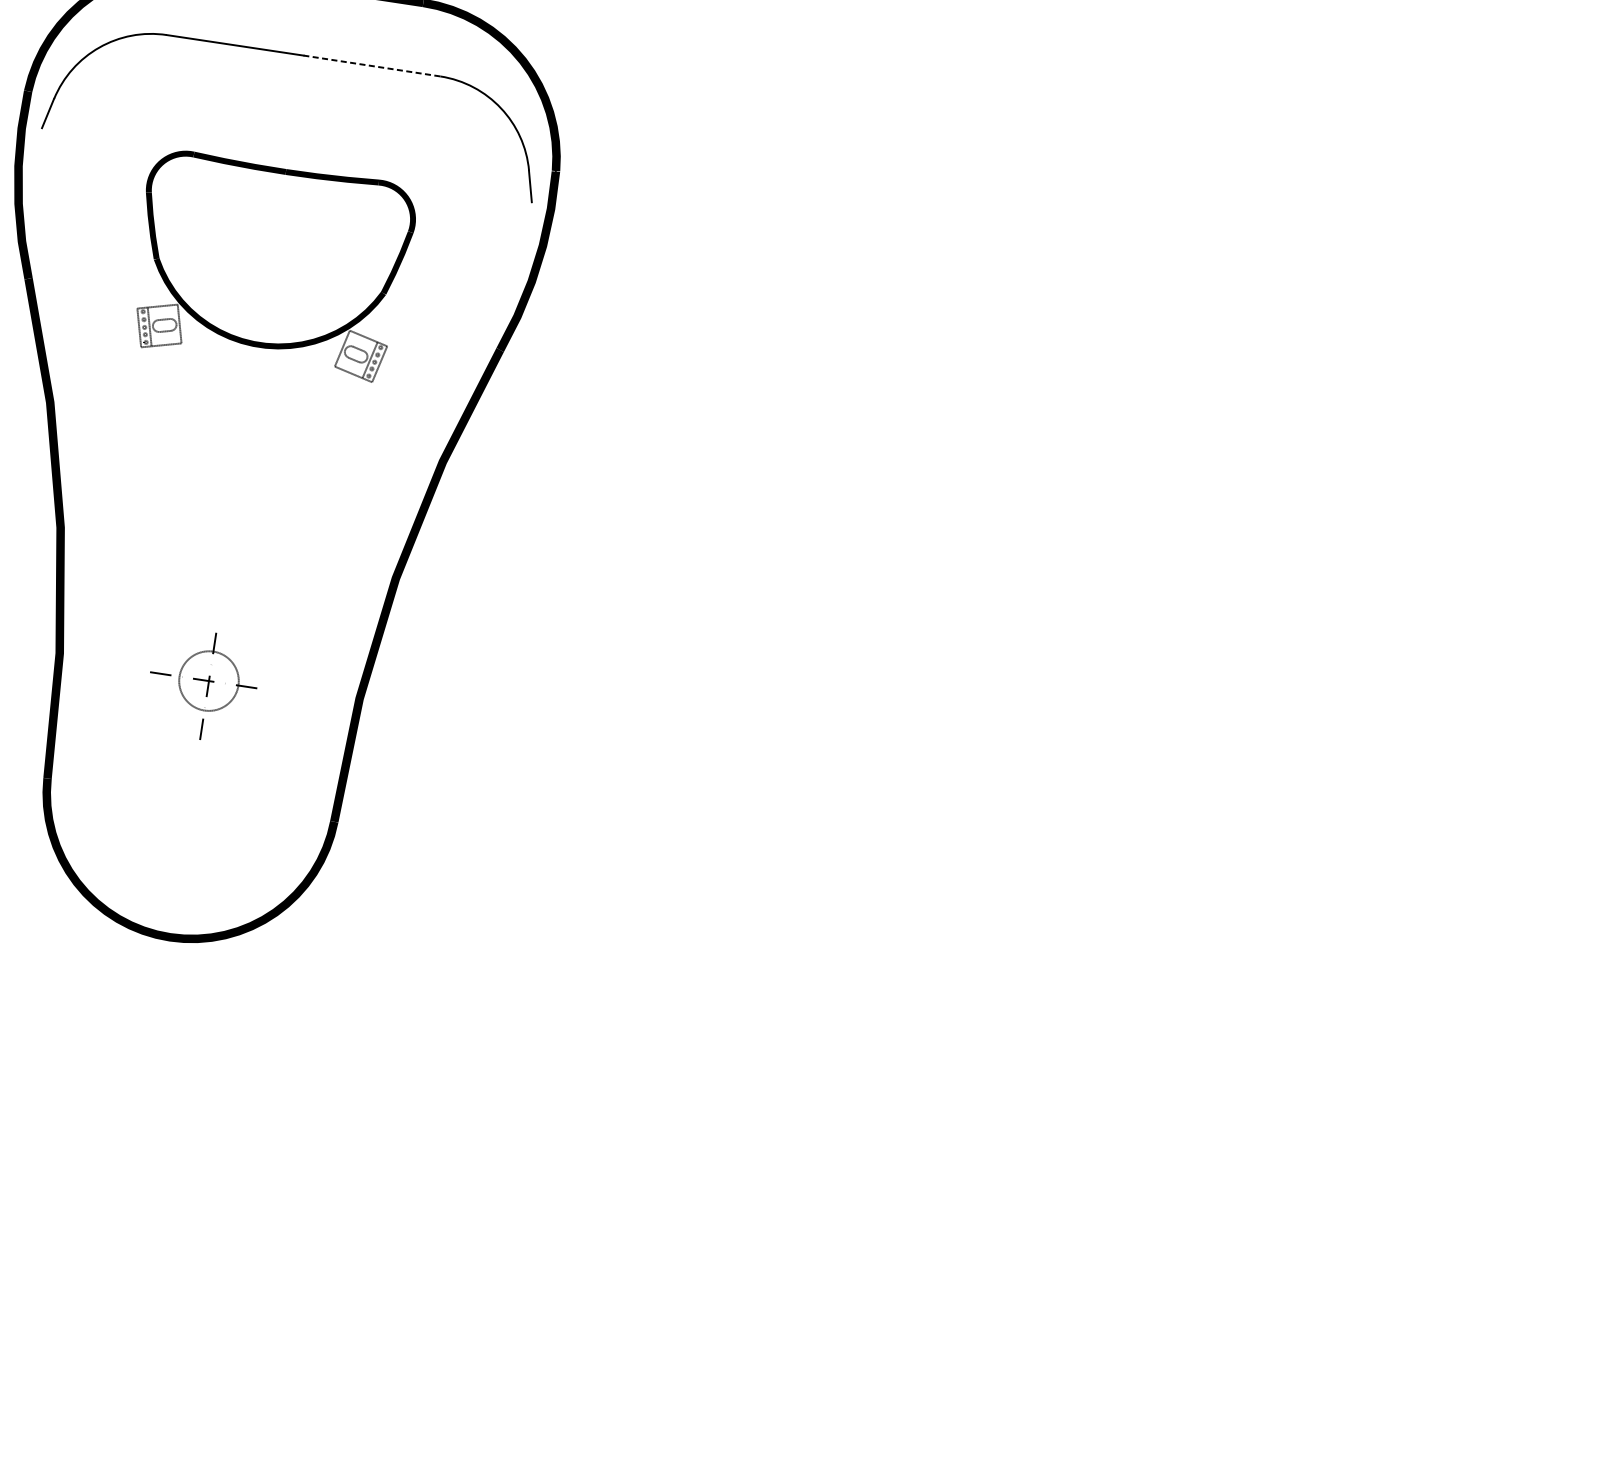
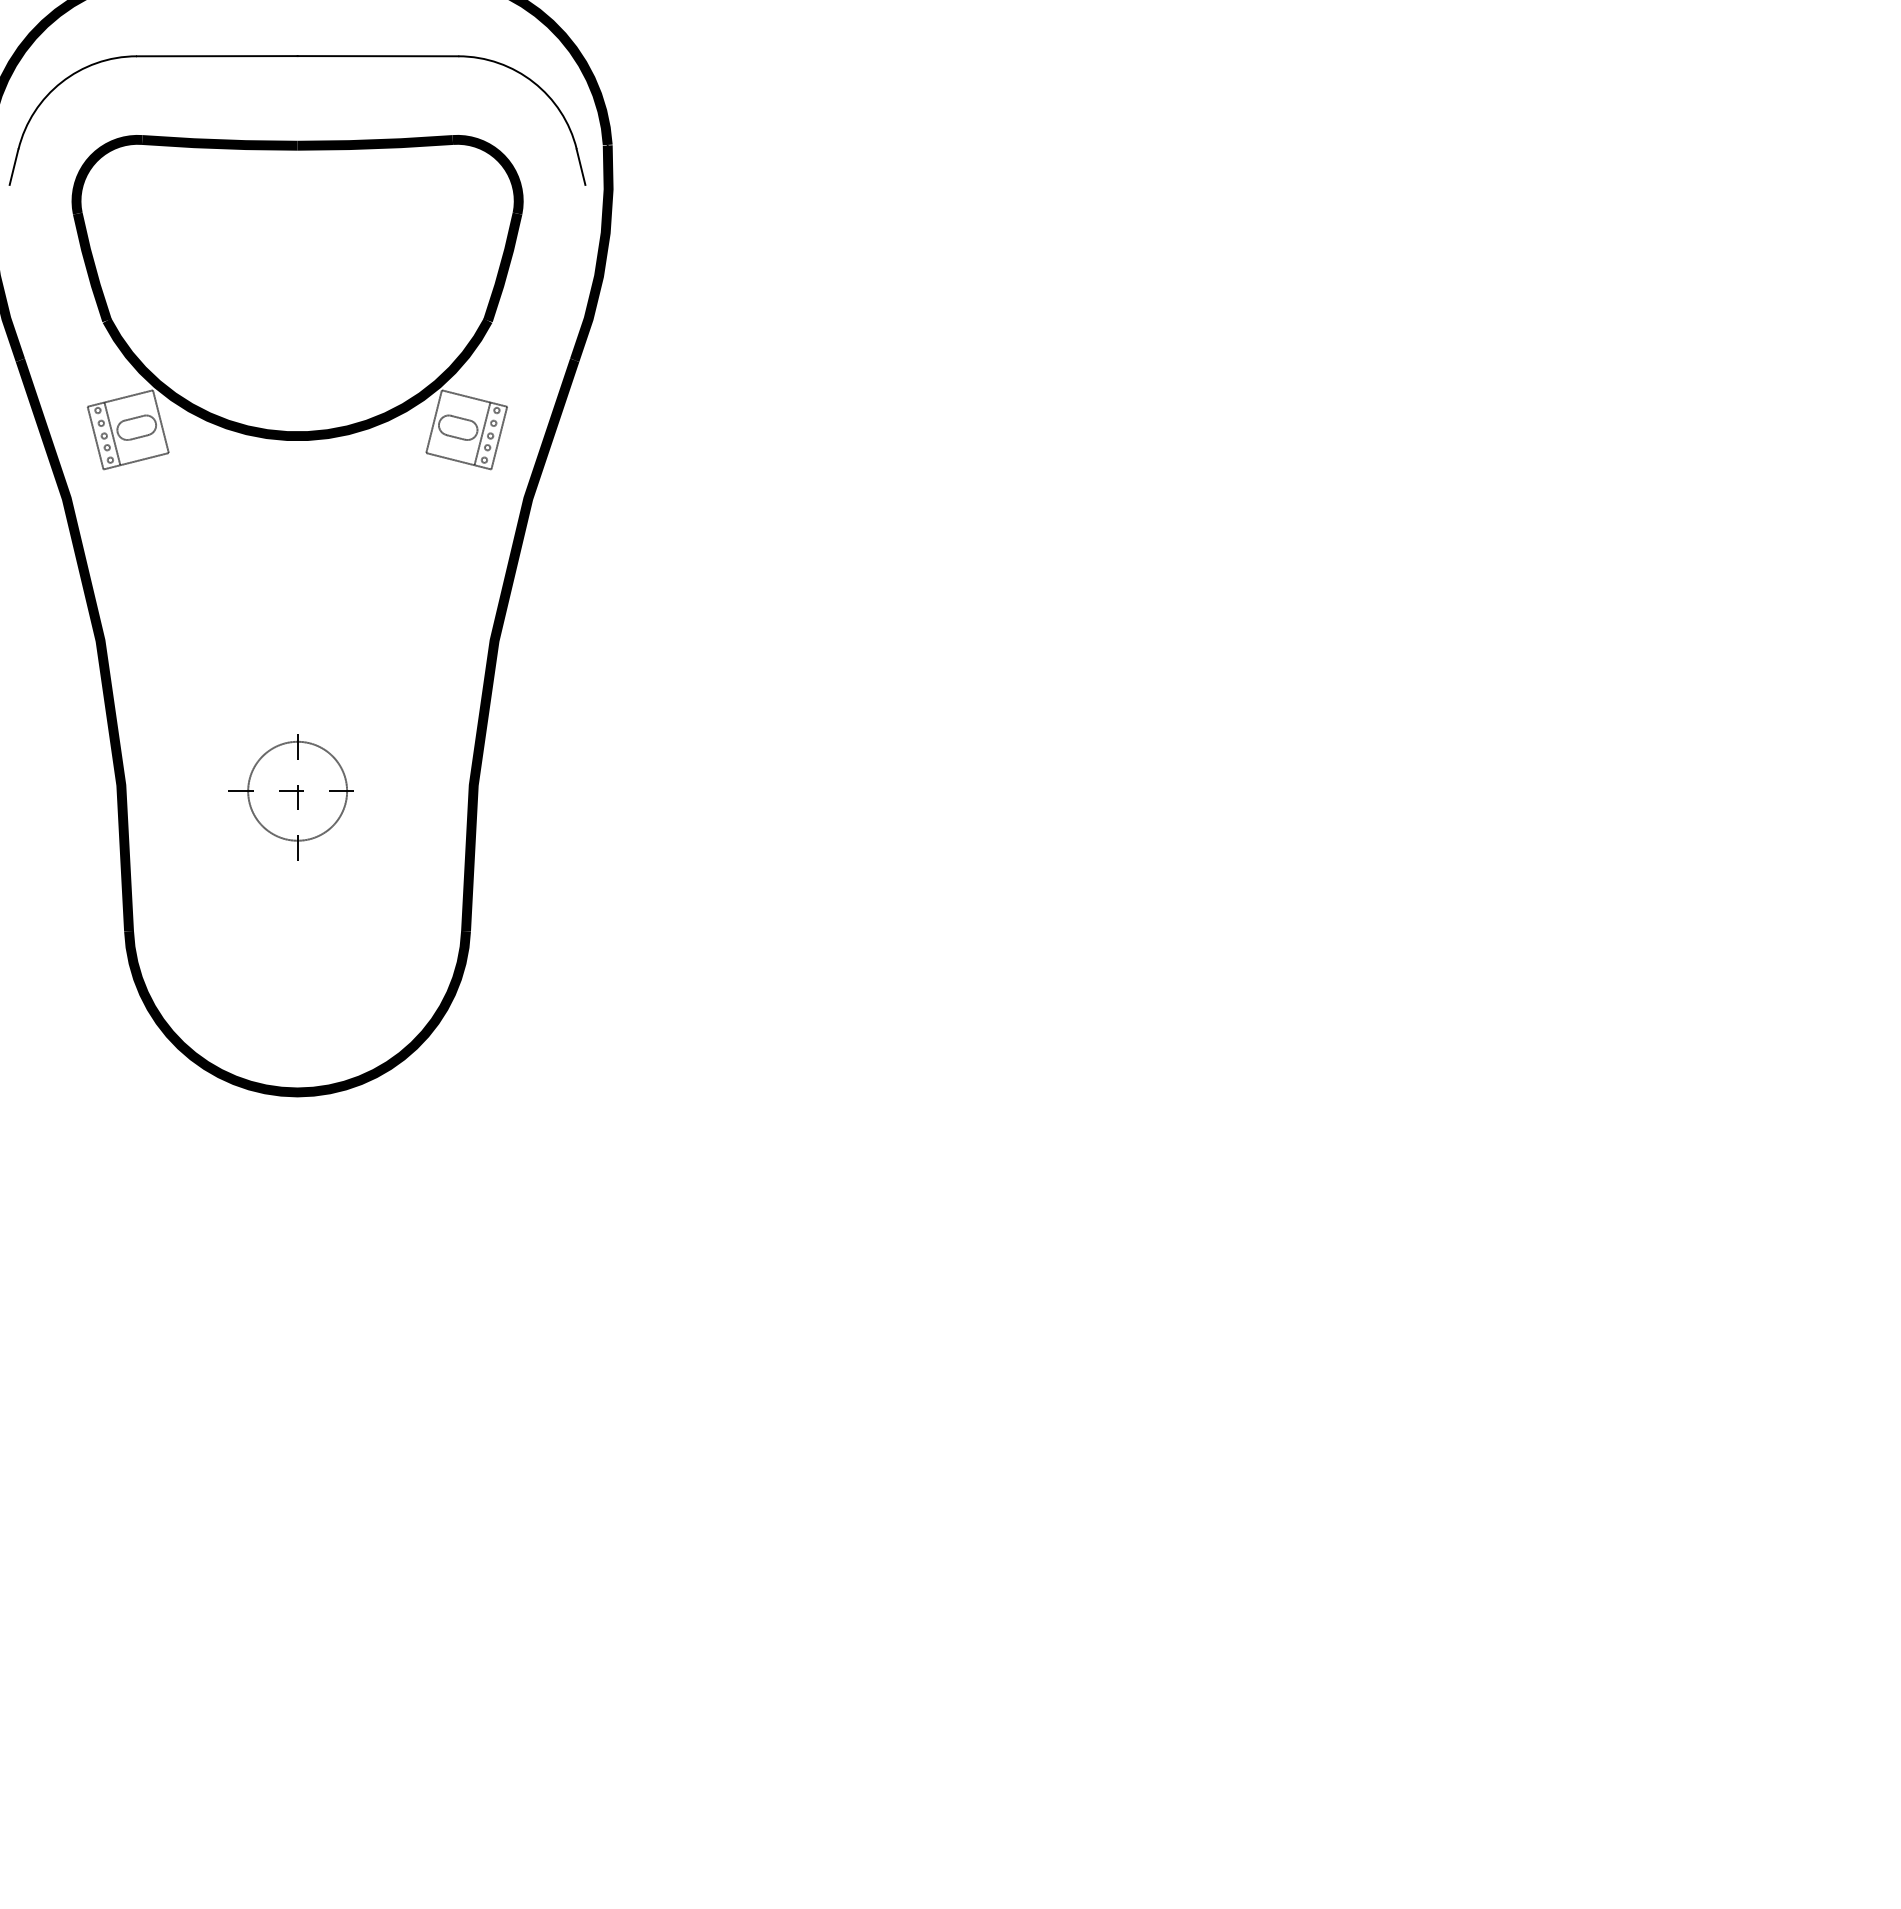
line: (371, 66) -> (377, 56), dashed -> solid
part: (271, 265) -> (297, 302), size x1.43
circle: (208, 680) -> (297, 790), size x1.43

